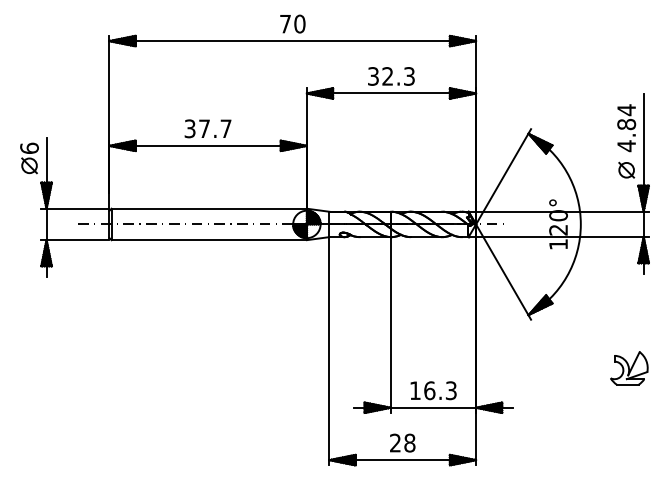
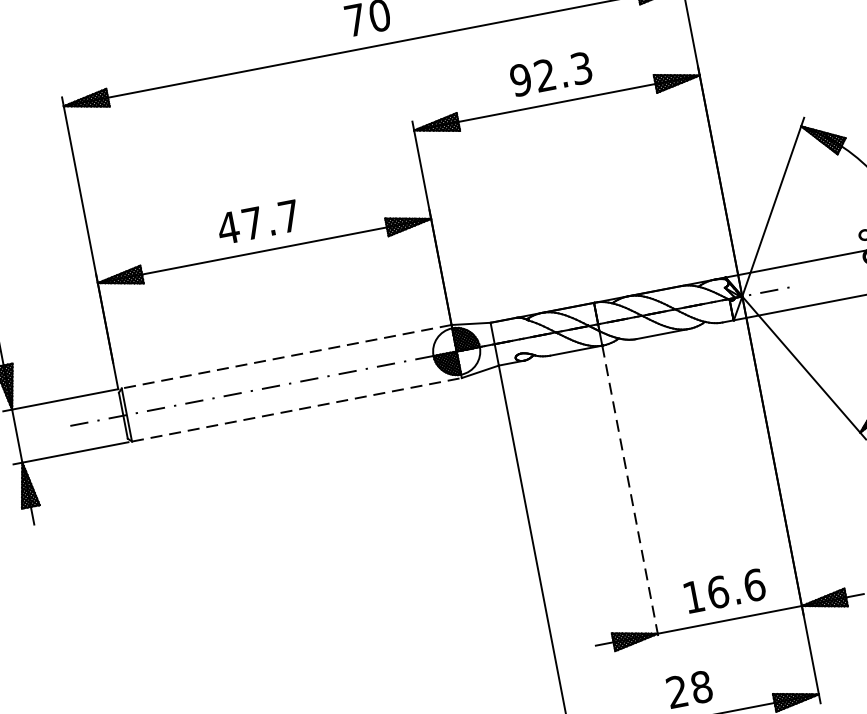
text: (373, 76) -> (521, 80), 32.3 -> 92.3
text: (190, 128) -> (229, 227), 37.7 -> 47.7
line: (209, 208) -> (287, 356), solid -> dashed
line: (209, 240) -> (297, 410), solid -> dashed
line: (390, 325) -> (630, 494), solid -> dashed
text: (451, 390) -> (754, 584), 16.3 -> 16.6

